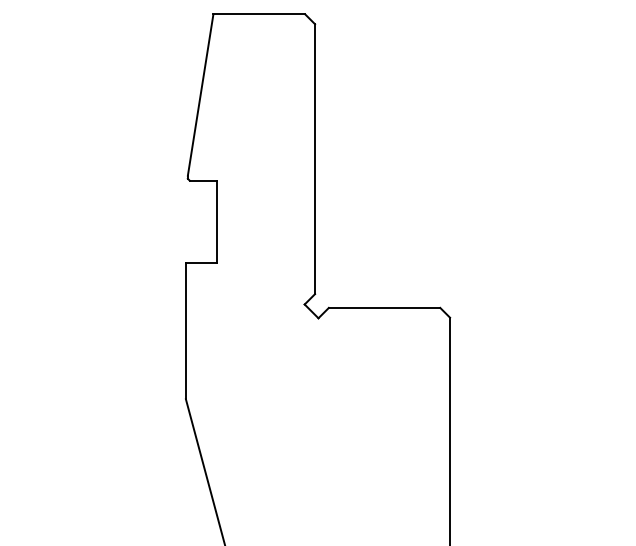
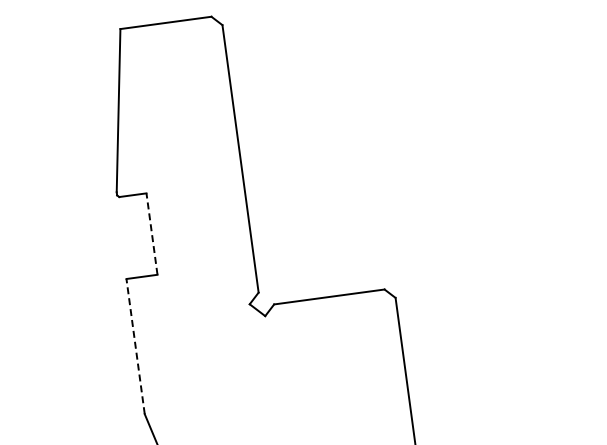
line: (217, 221) -> (152, 233), solid -> dashed
line: (185, 330) -> (135, 346), solid -> dashed

